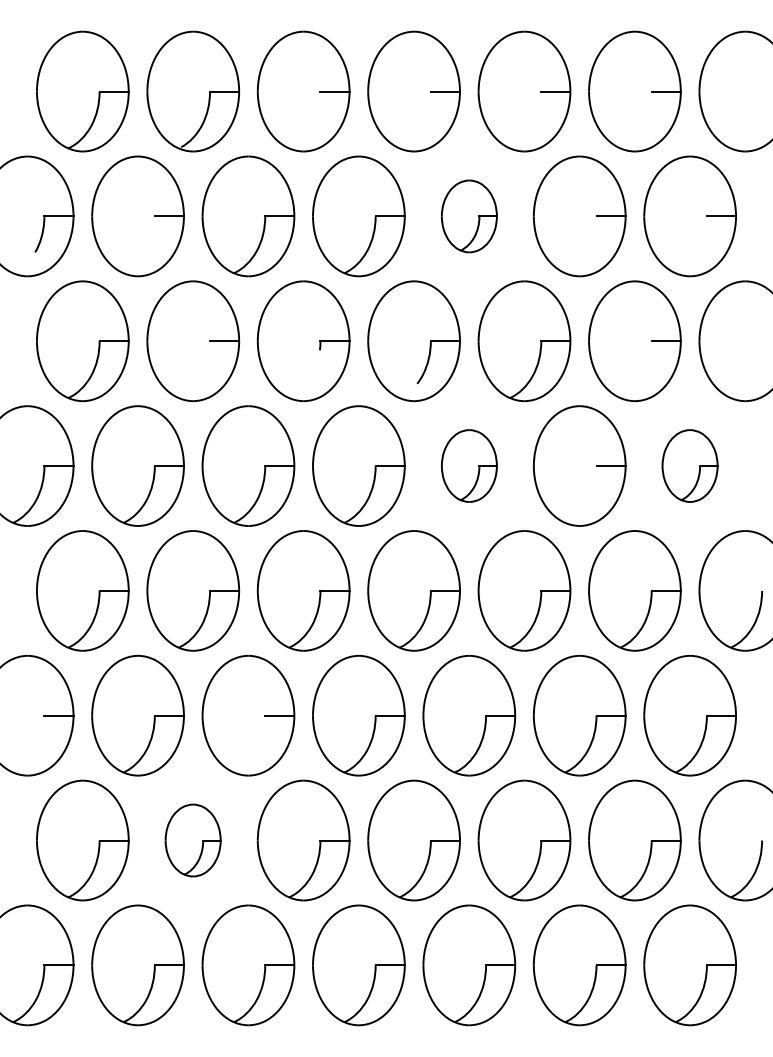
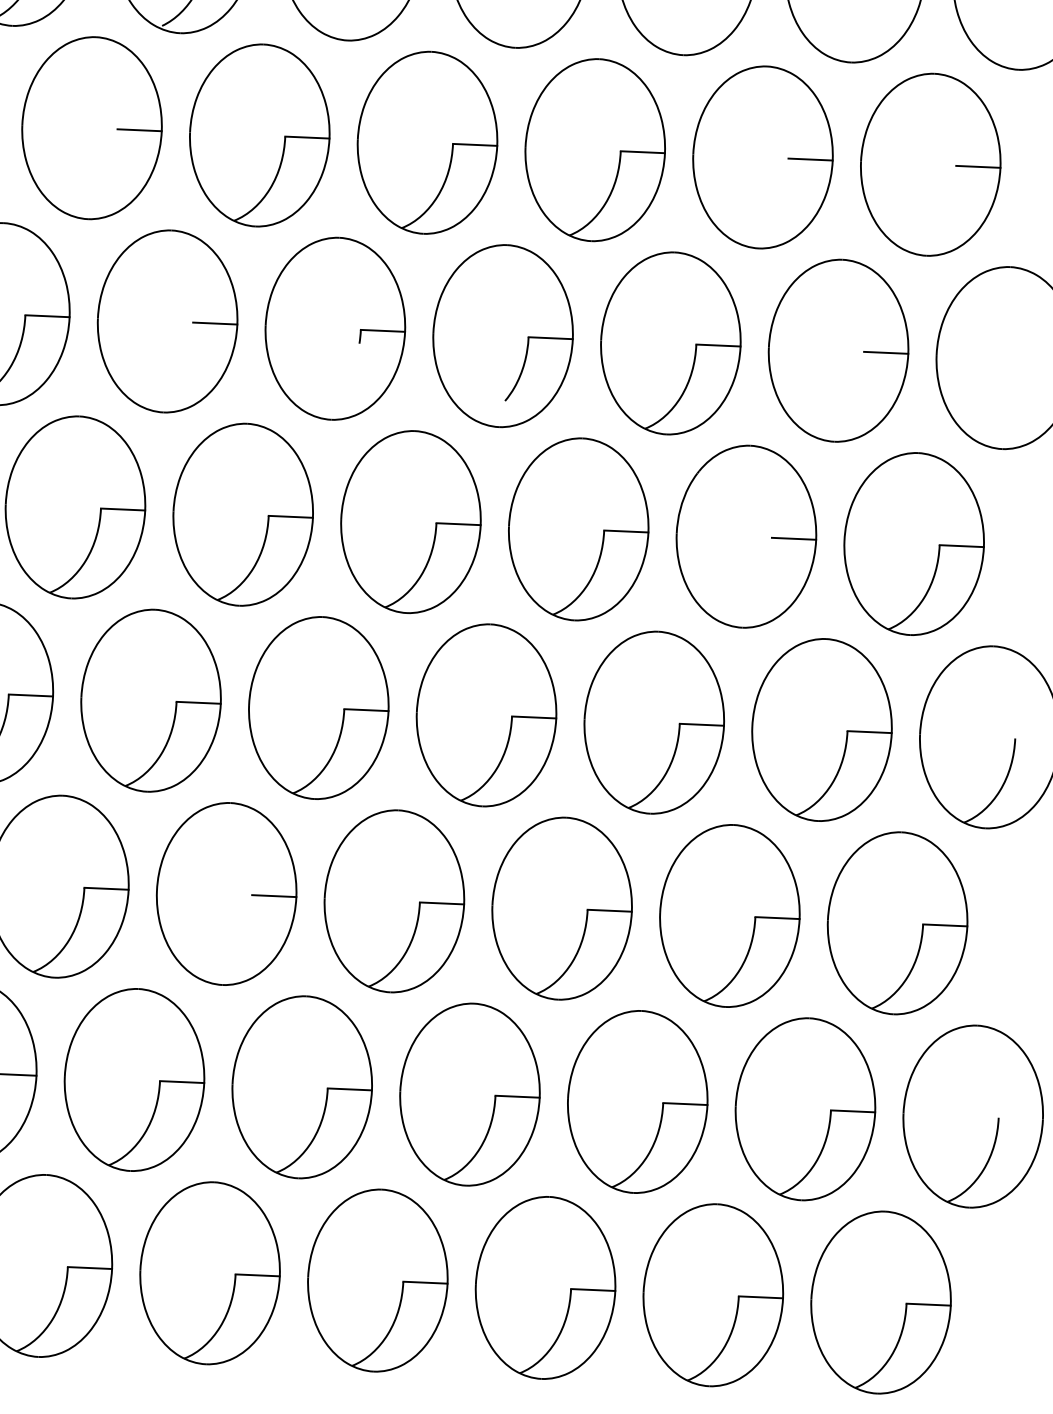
part: (469, 216) -> (595, 150), size x1.67
part: (469, 465) -> (579, 528), size x1.67
part: (689, 465) -> (913, 543), size x1.67
part: (192, 840) -> (133, 1079), size x1.67

